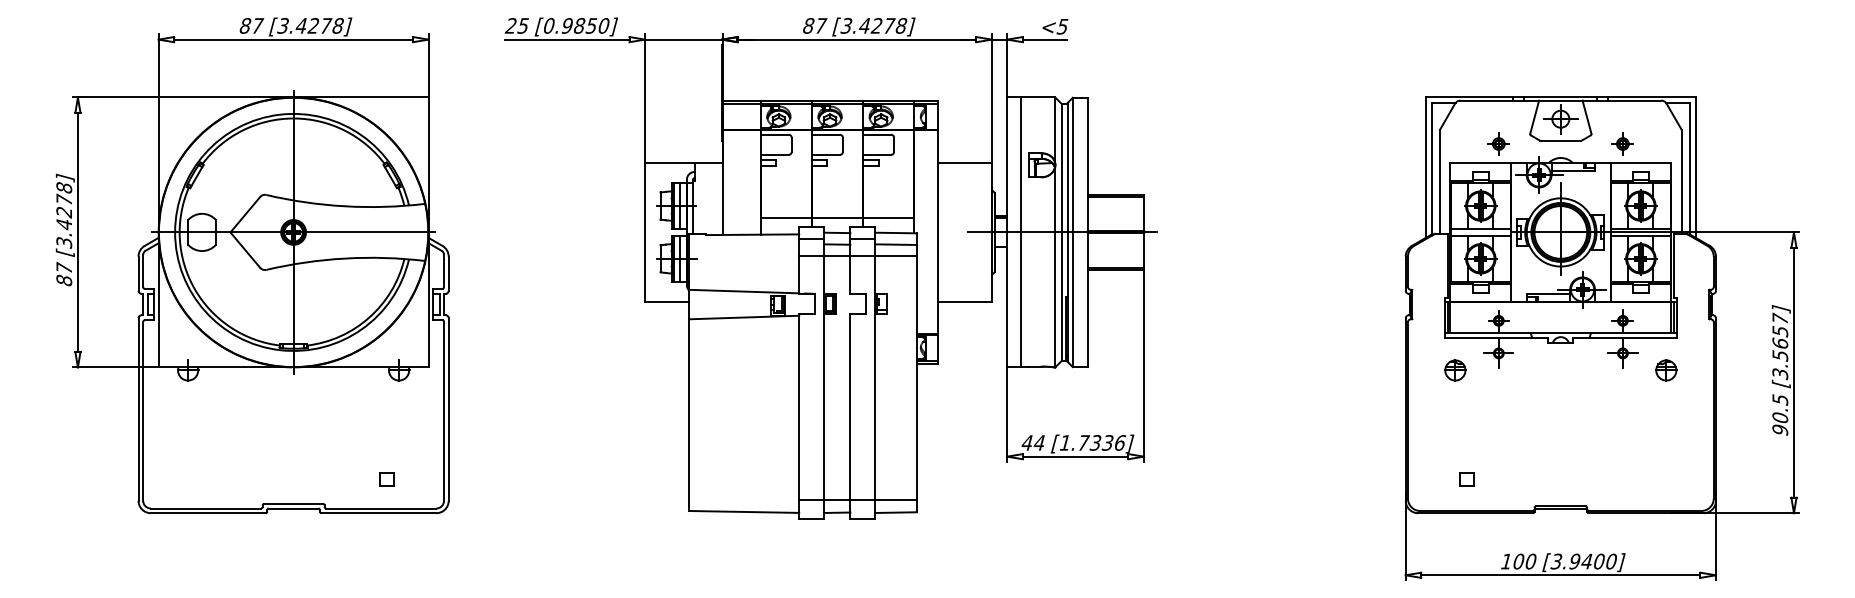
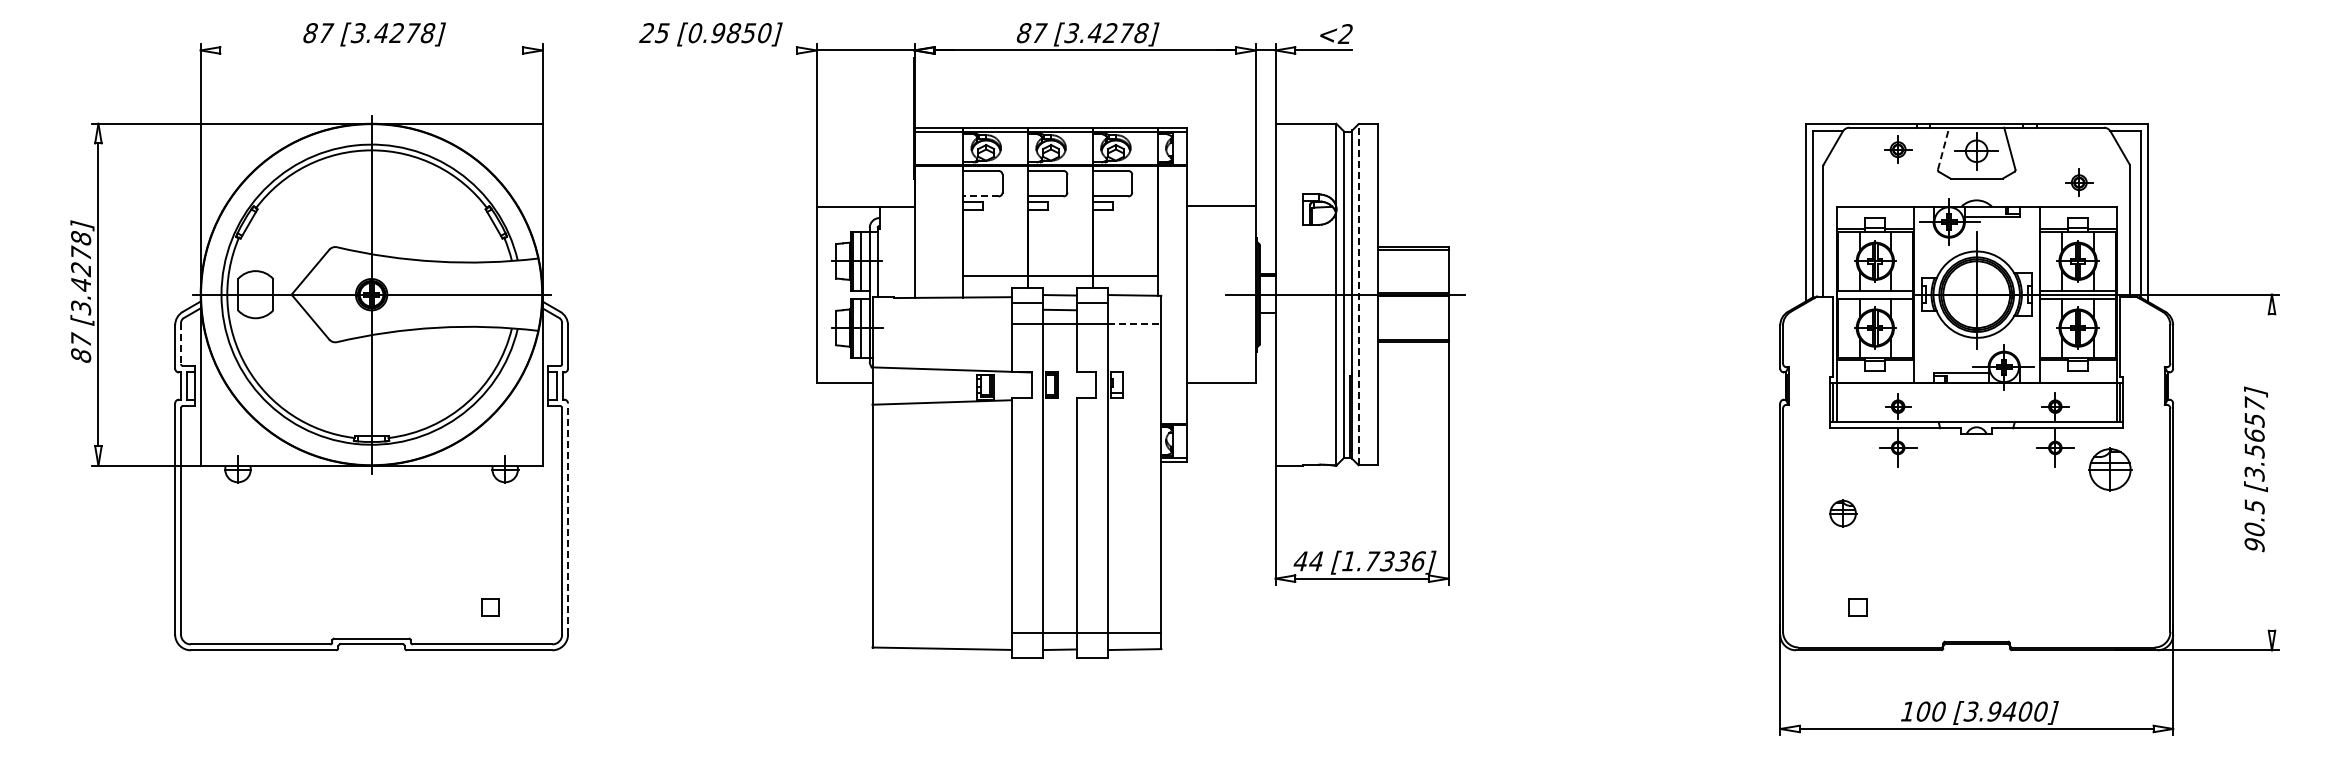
text: (1061, 27) -> (1344, 34), <5 -> <2
line: (293, 39) -> (371, 50), removed
line: (567, 39) -> (718, 50), removed
line: (1534, 117) -> (1943, 148), solid -> dashed
part: (1499, 143) -> (1898, 149), moved
part: (1623, 143) -> (2079, 182), moved
line: (774, 154) -> (980, 196), solid -> dashed
line: (1021, 232) -> (1293, 294), removed
line: (1072, 232) -> (1358, 294), solid -> dashed
line: (895, 244) -> (1134, 309), removed
line: (895, 255) -> (1134, 324), solid -> dashed
line: (143, 271) -> (181, 344), solid -> dashed
part: (1455, 370) -> (1843, 513), moved
part: (1666, 370) -> (2110, 469), size x1.6
line: (1794, 372) -> (2272, 472), removed
line: (449, 409) -> (568, 519), solid -> dashed

